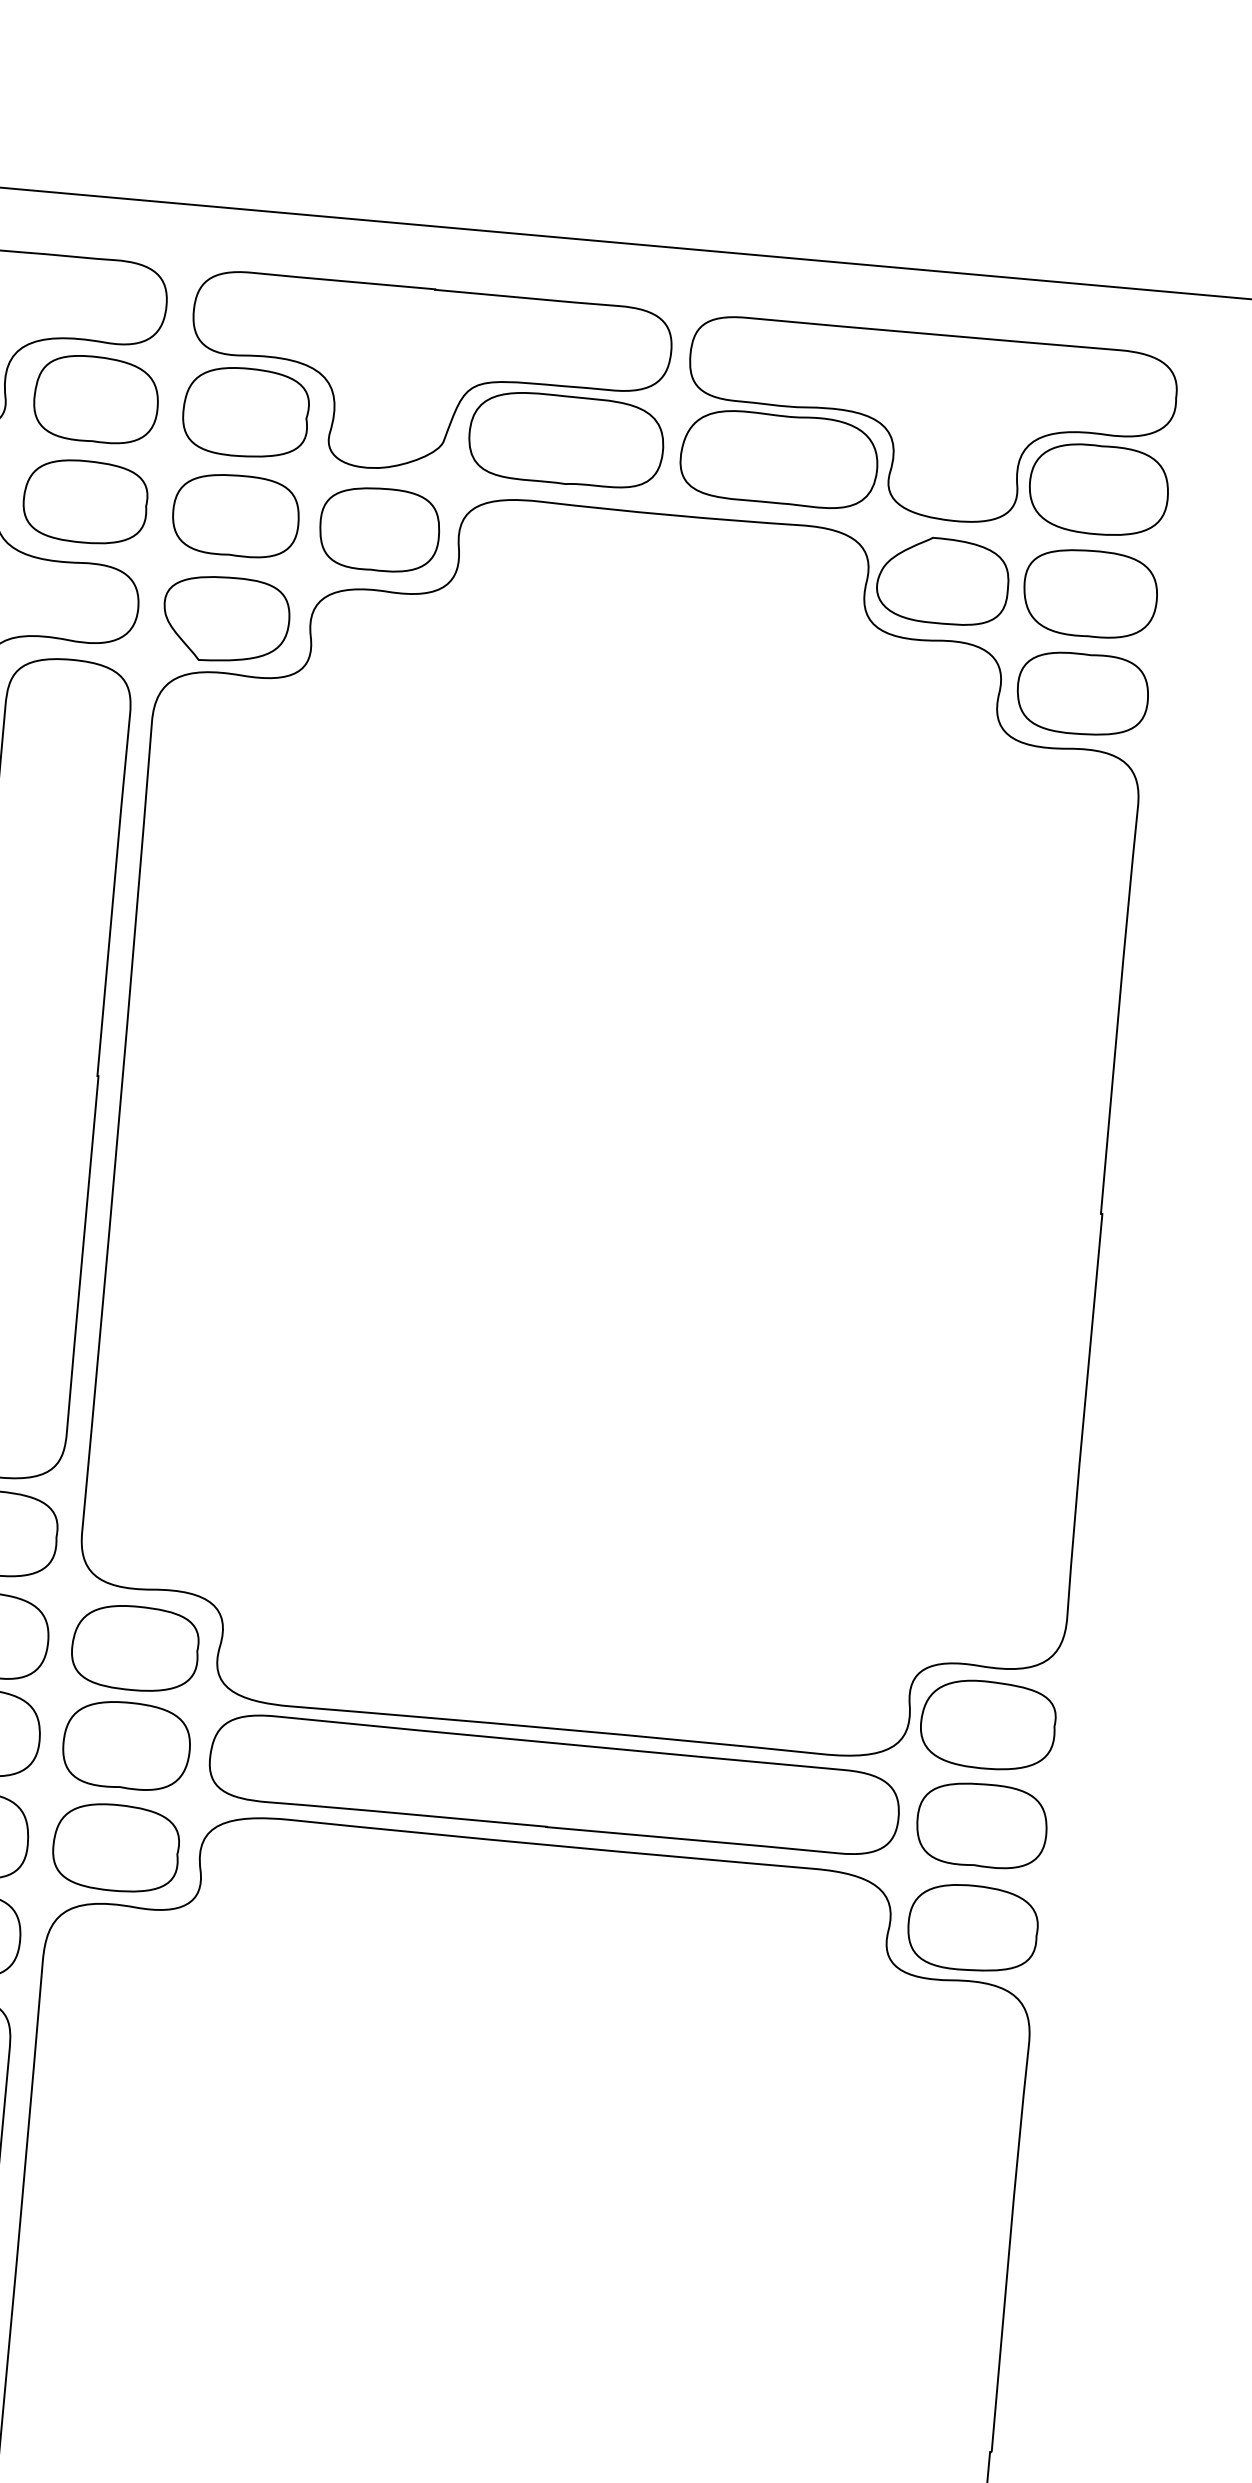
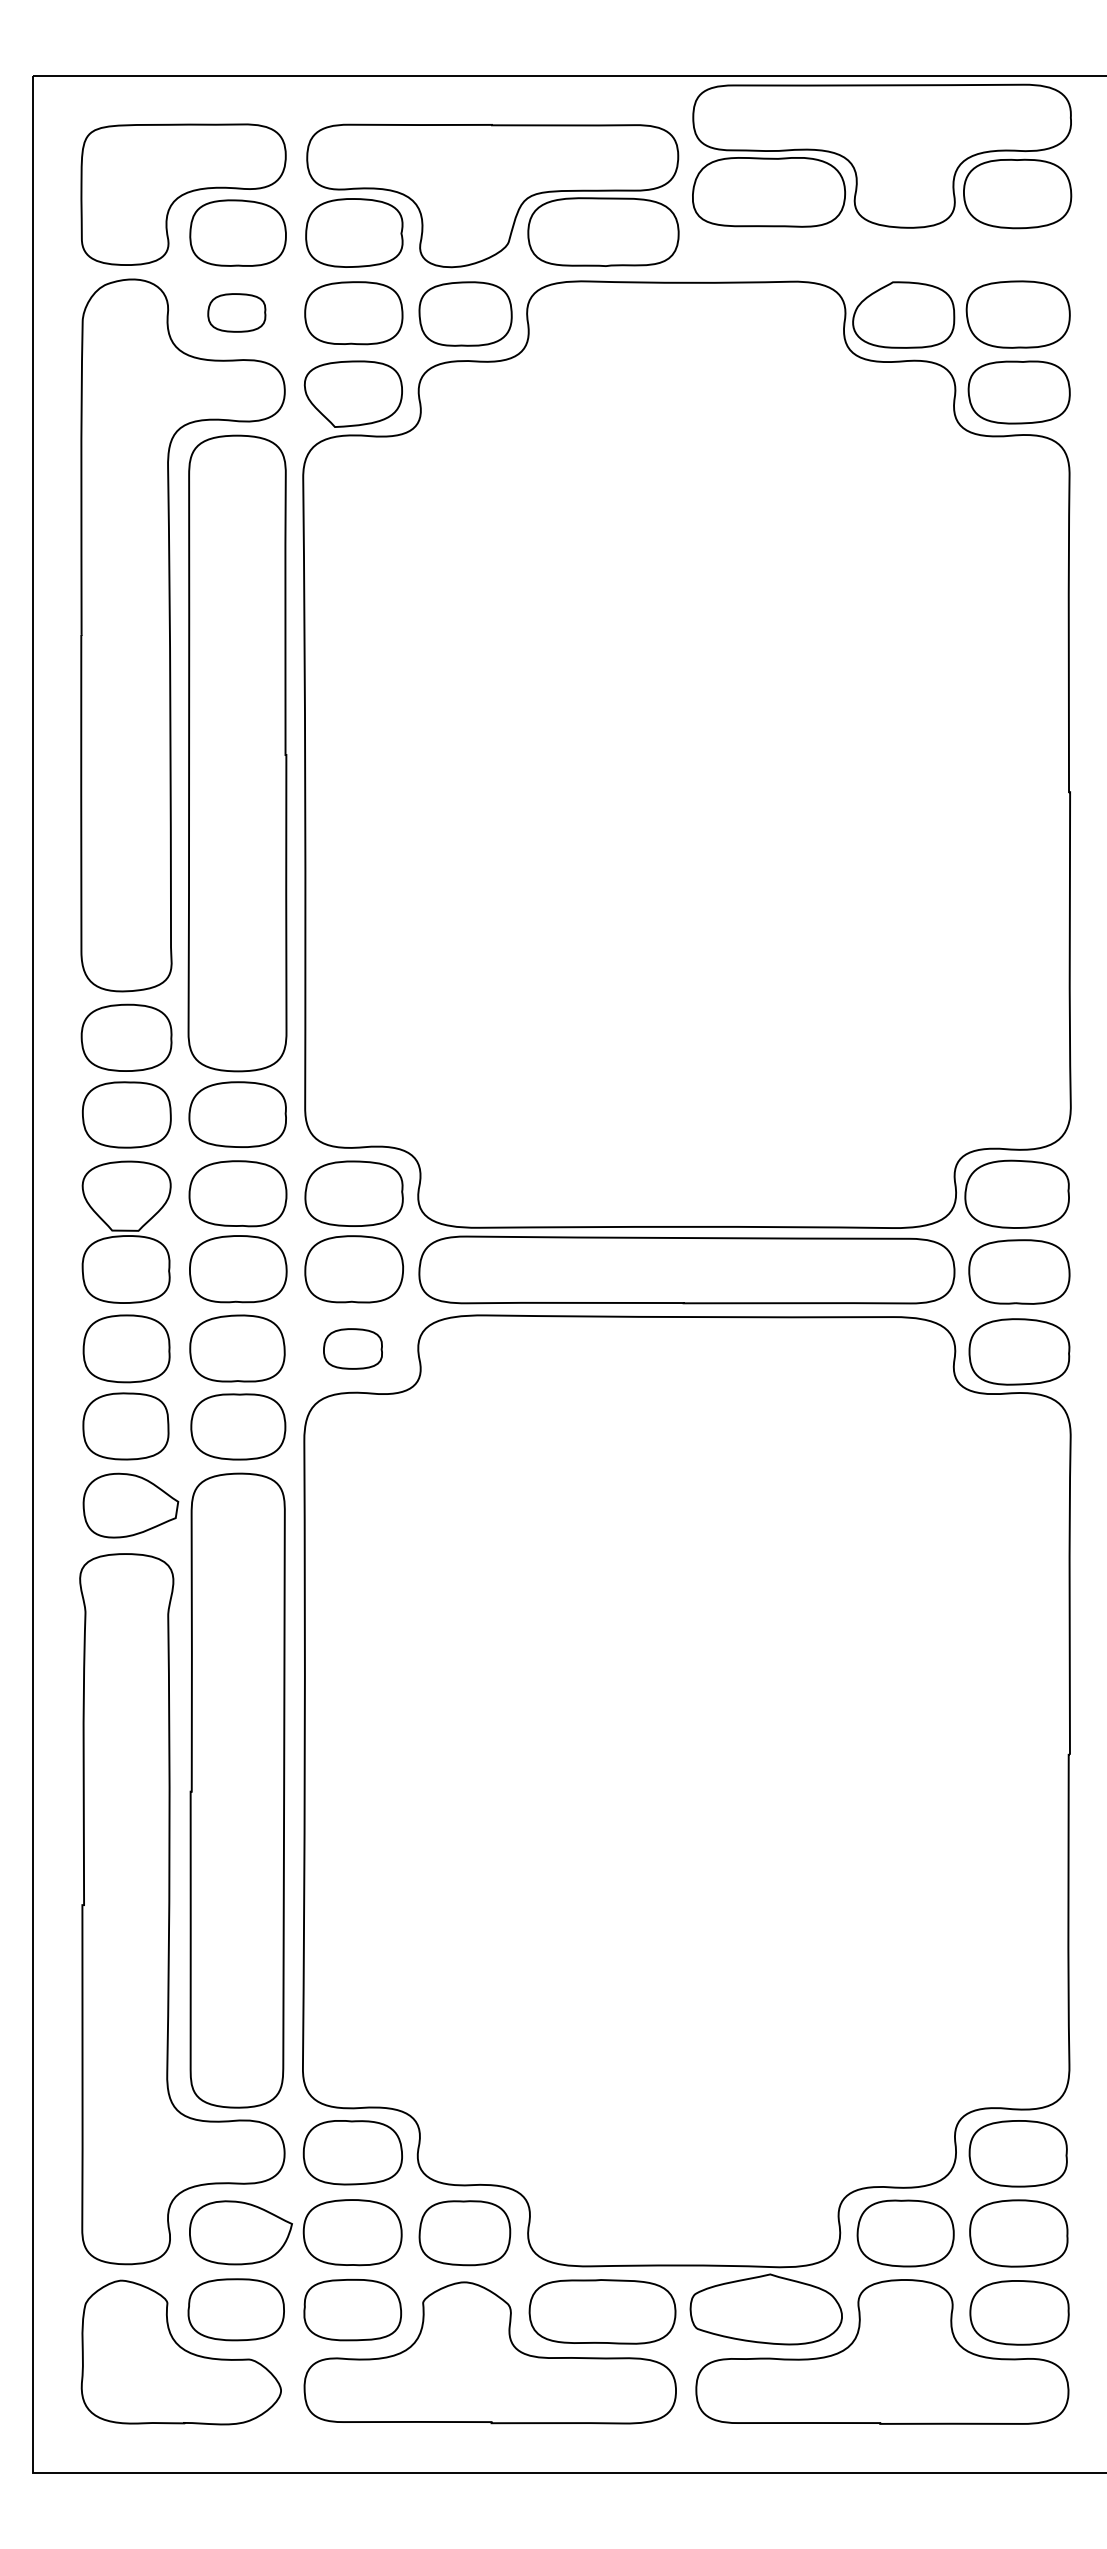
part: (929, 426) -> (882, 156), moved
part: (85, 501) -> (236, 312), size x0.6
part: (115, 1847) -> (352, 1348), size x0.6

